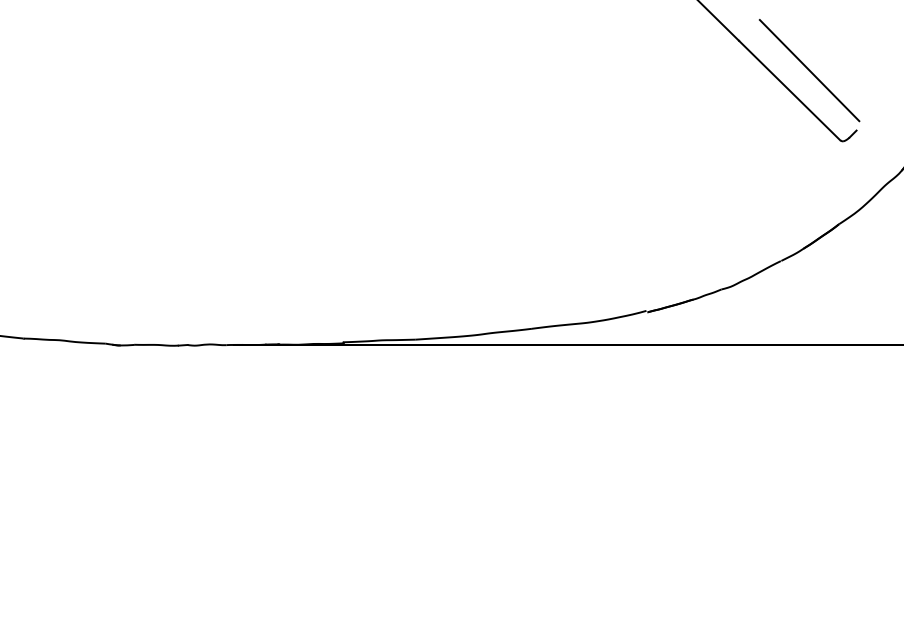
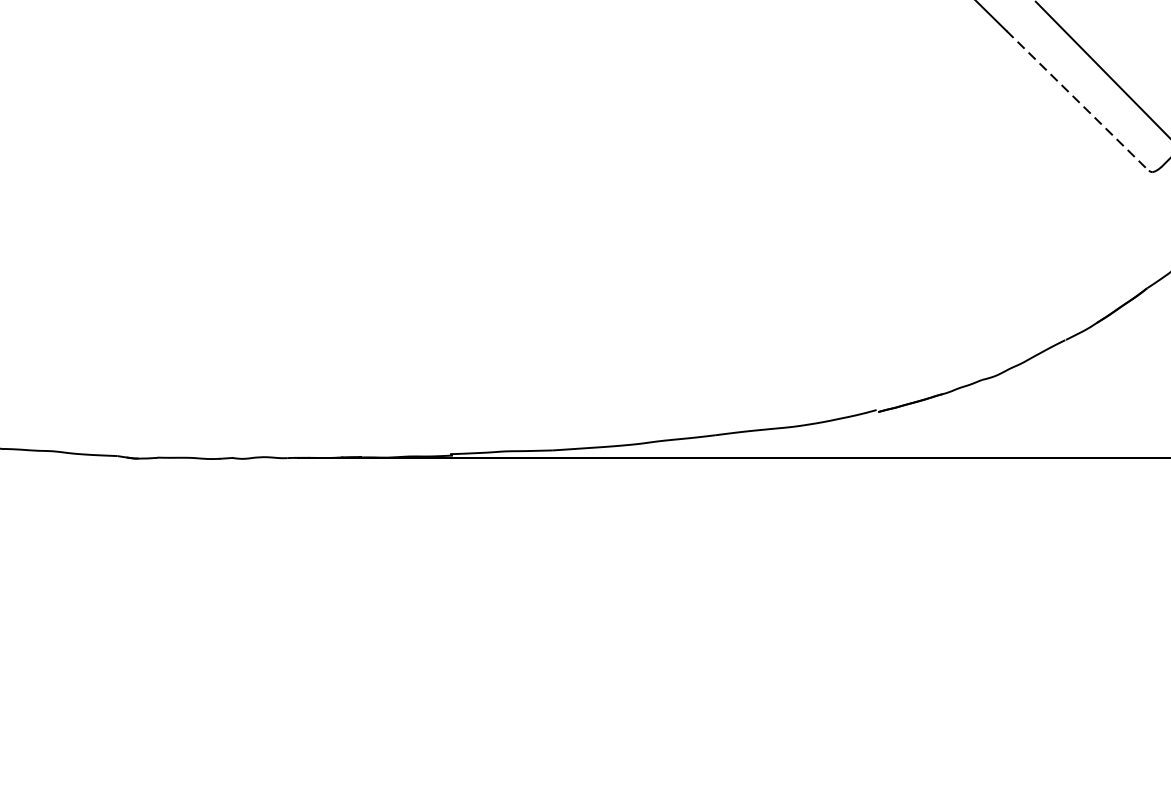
line: (789, 90) -> (1077, 100), solid -> dashed

